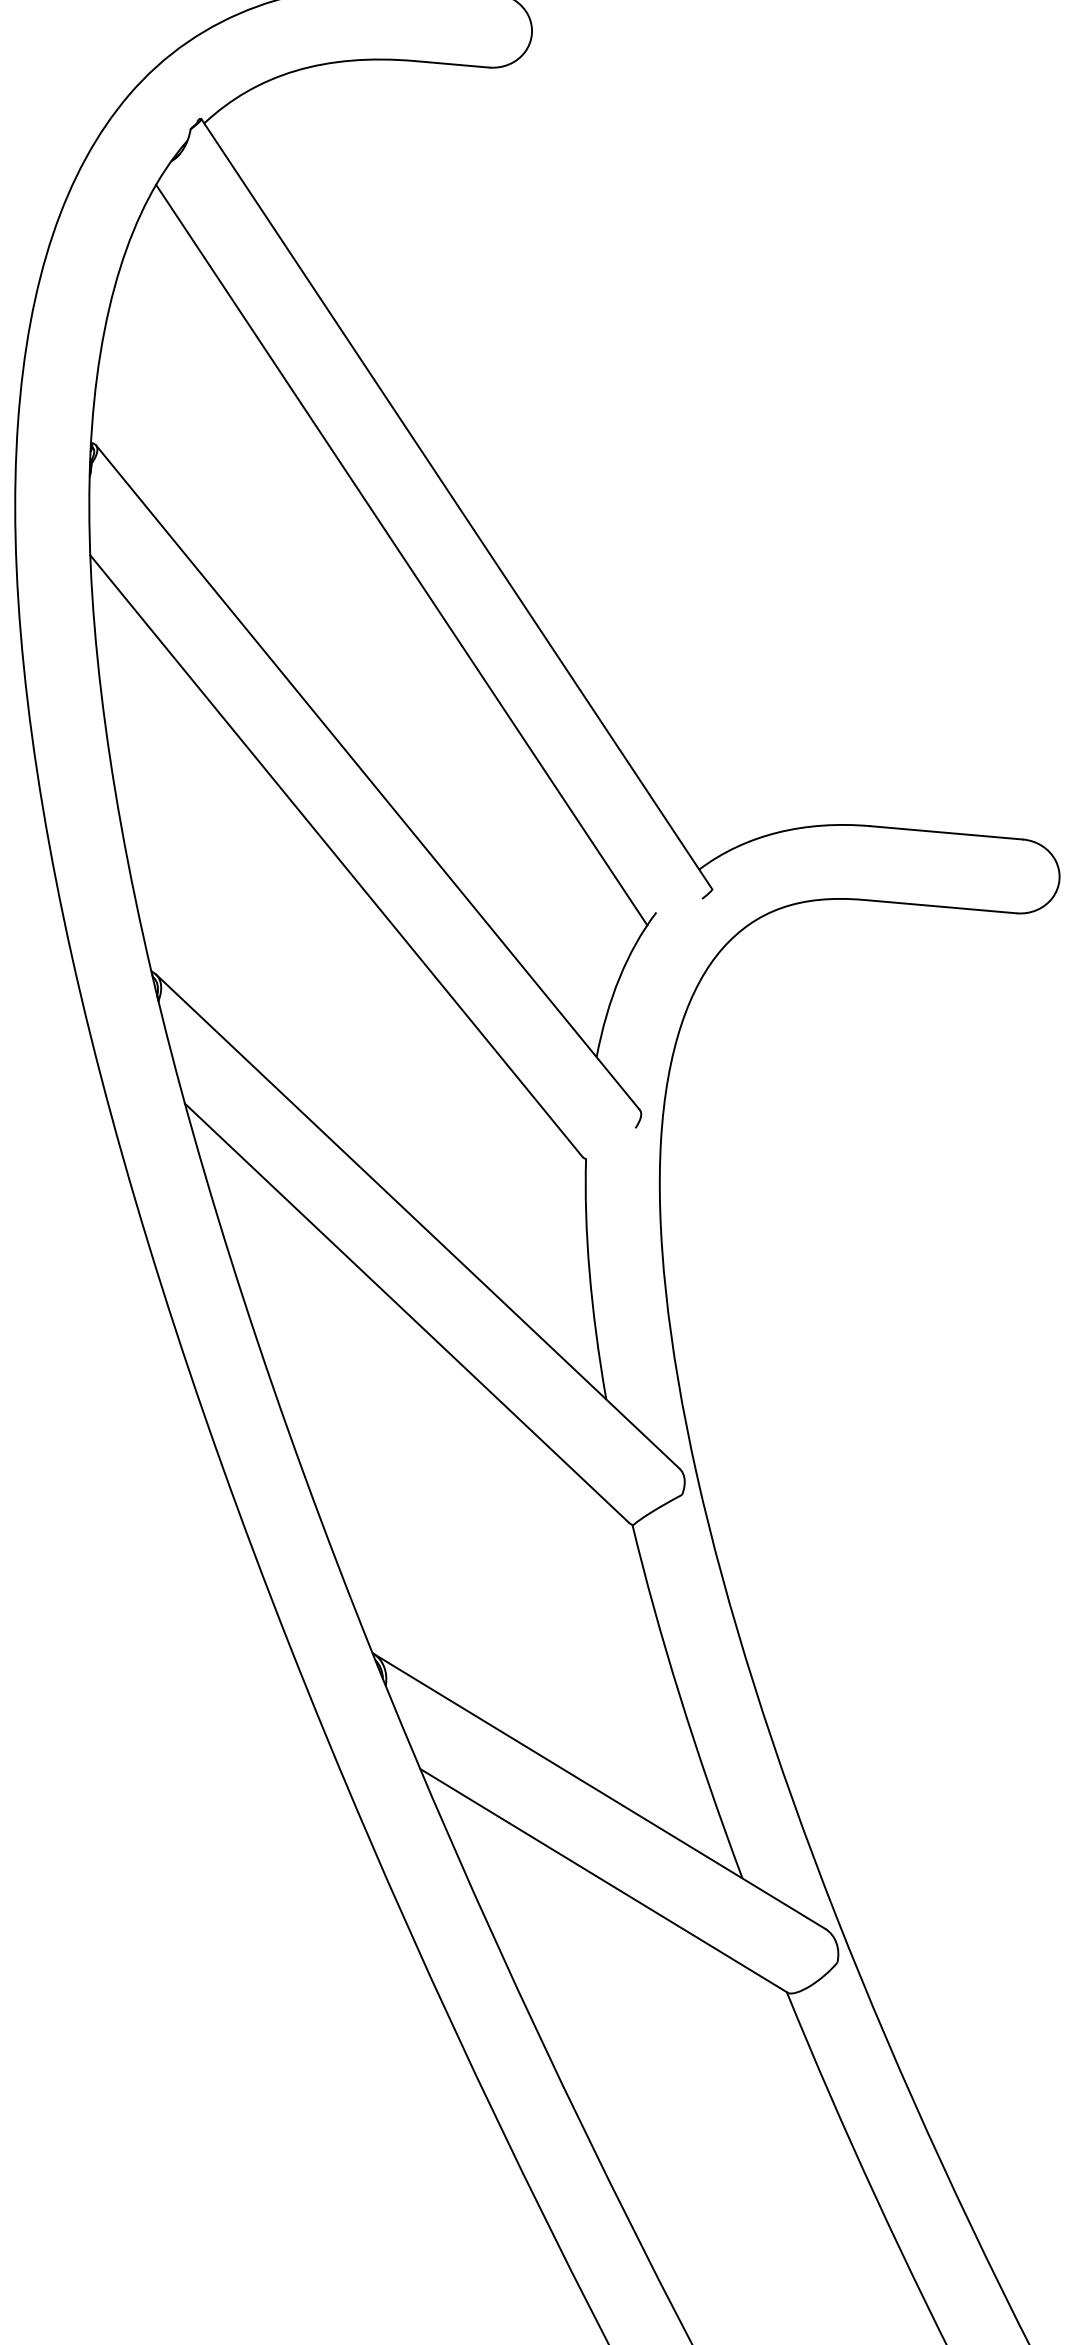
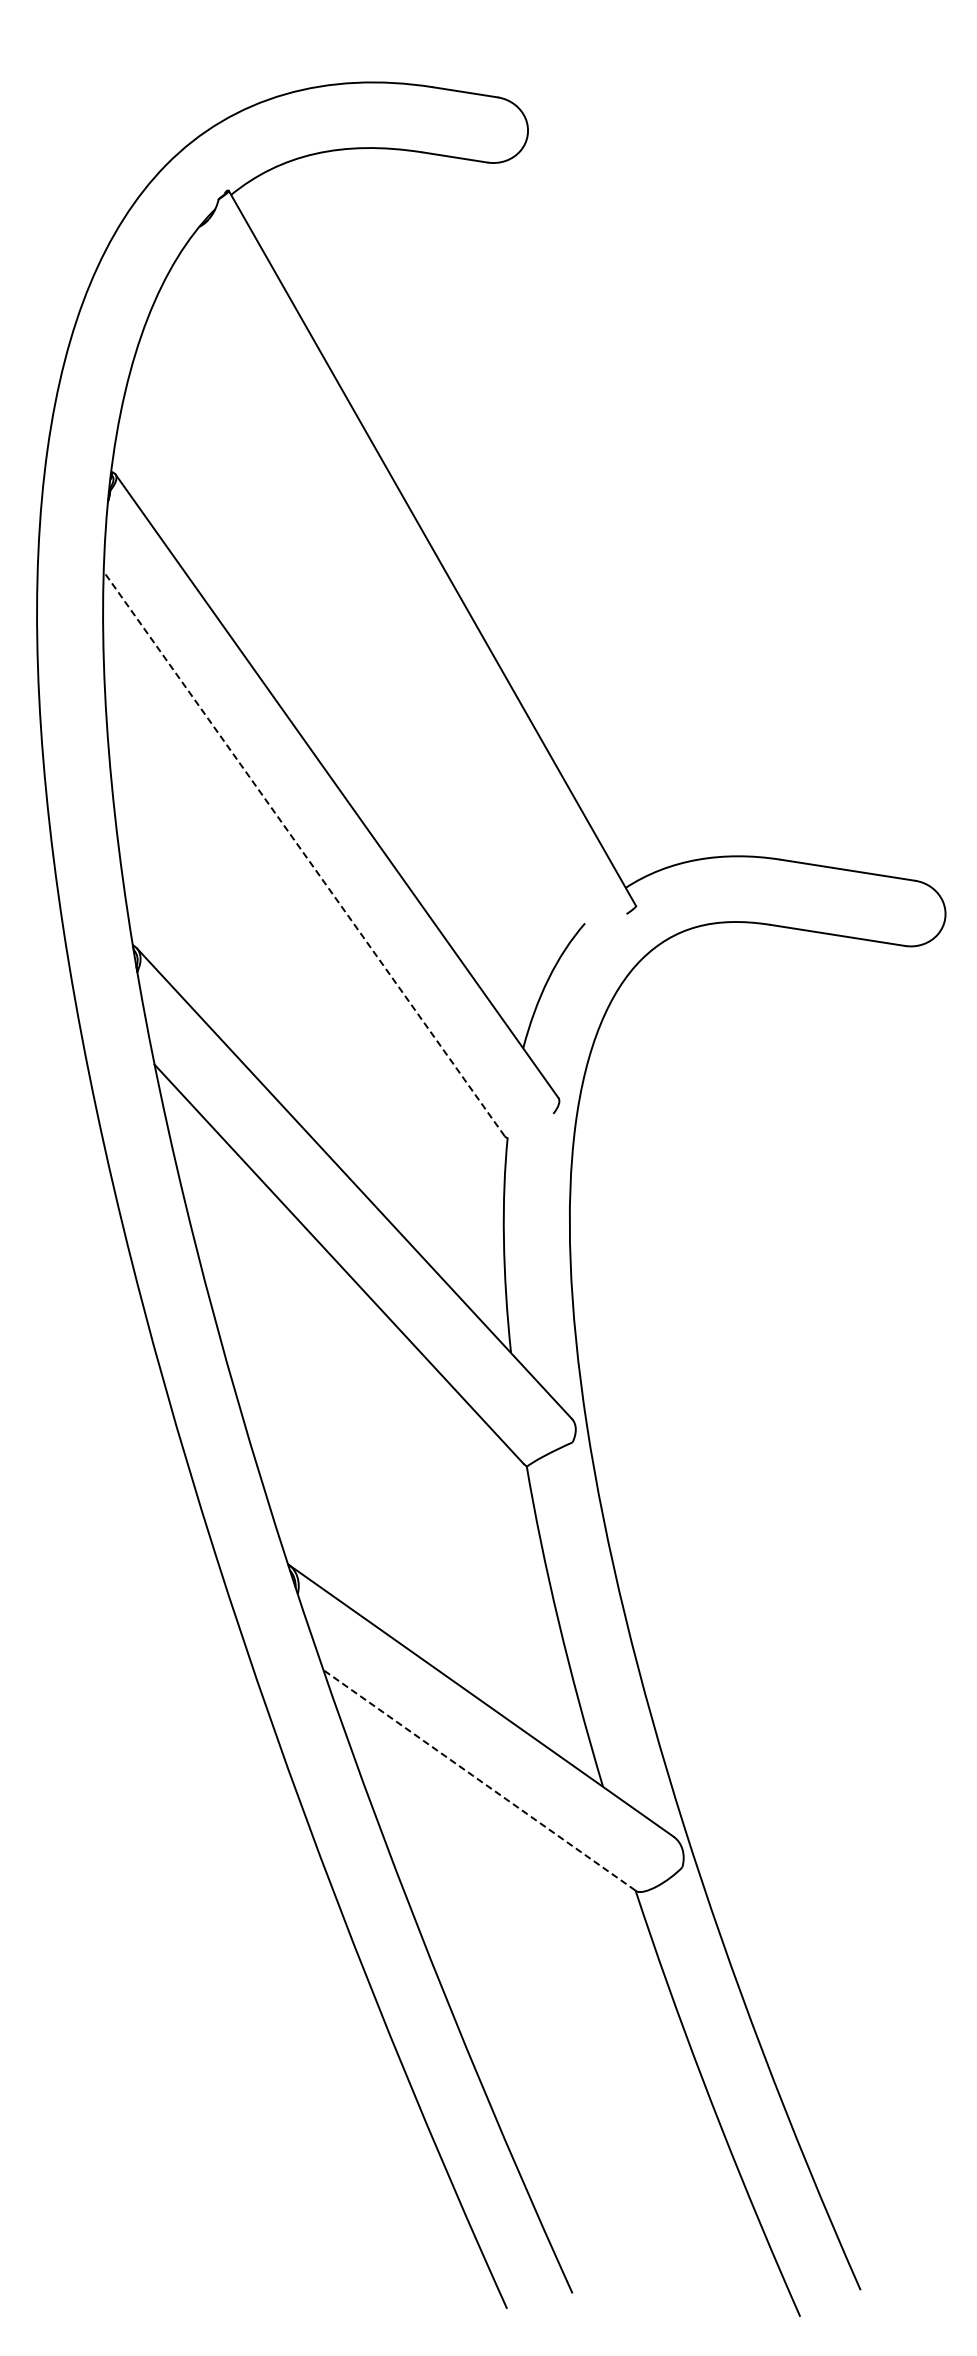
line: (401, 555) -> (380, 590), removed
line: (335, 855) -> (303, 853), solid -> dashed
line: (603, 1879) -> (479, 1779), solid -> dashed

